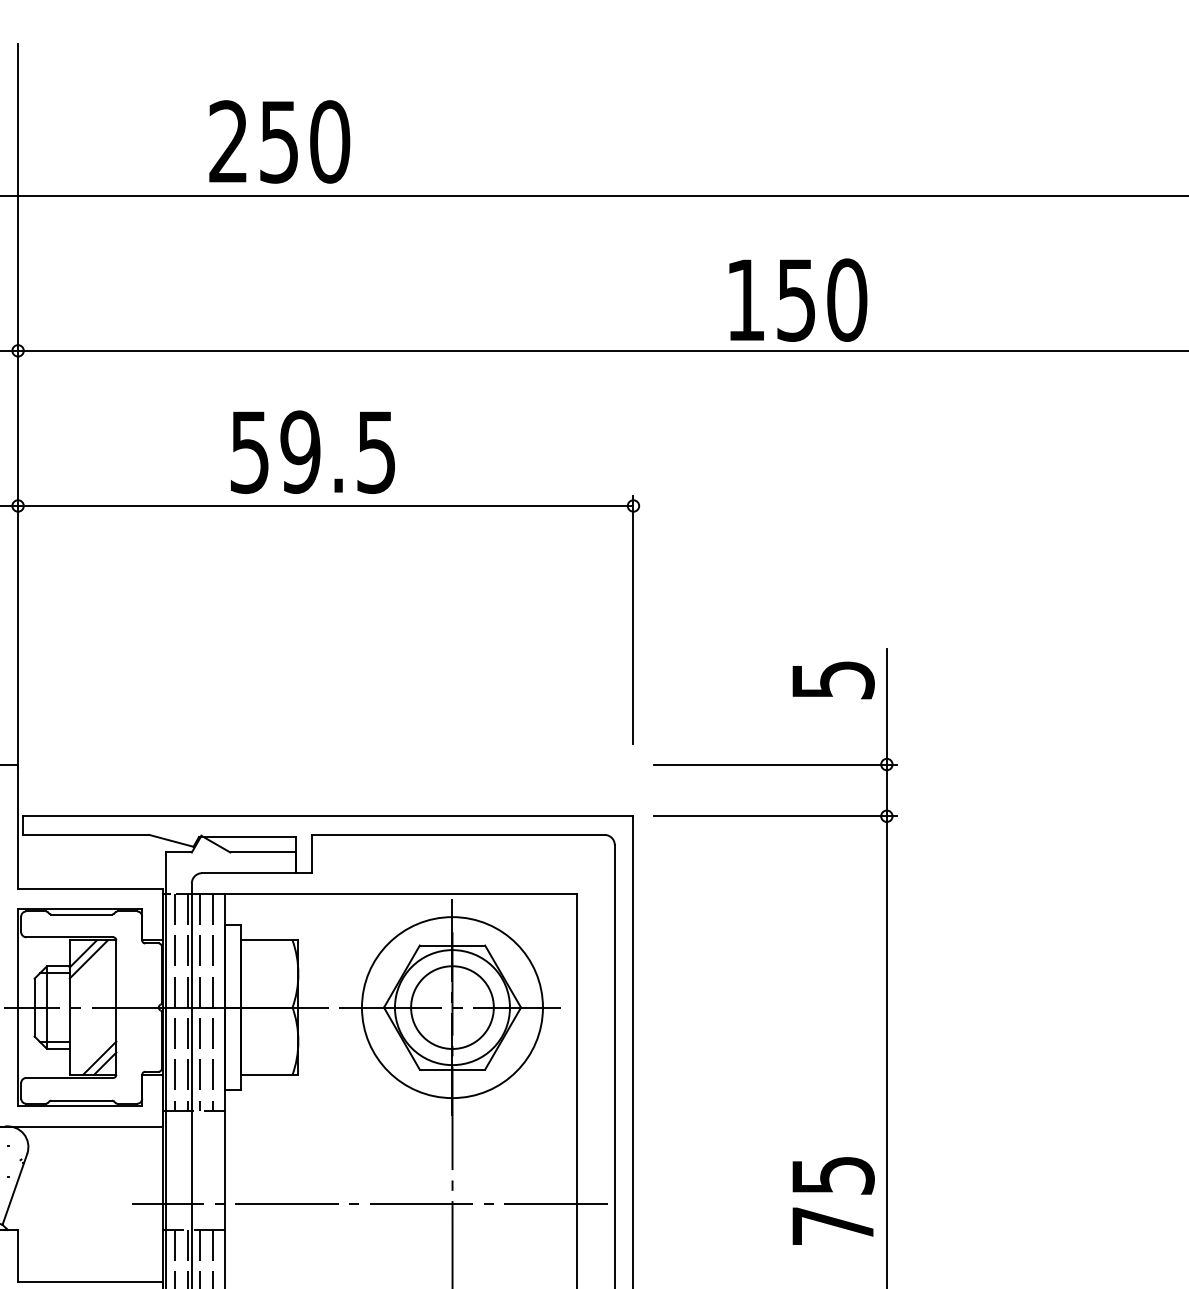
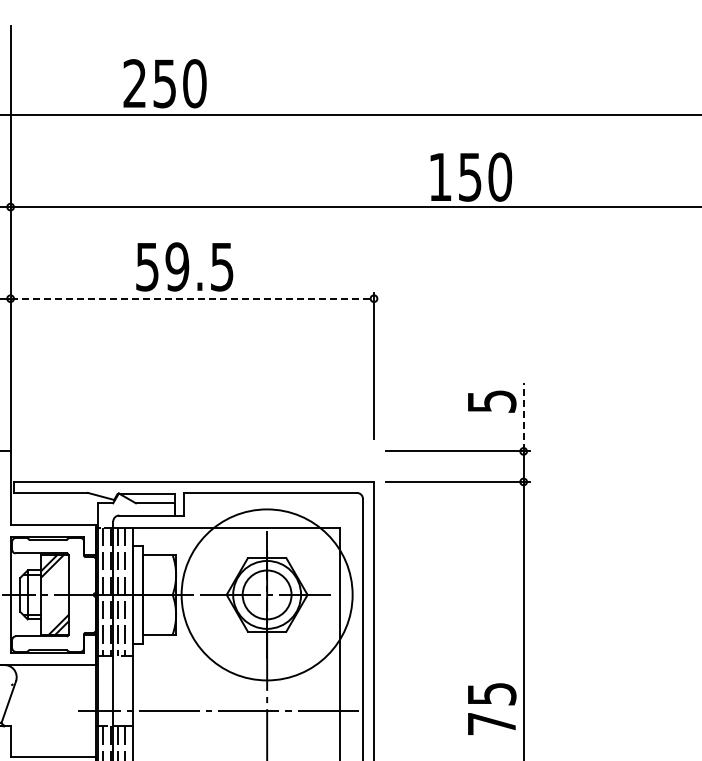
line: (326, 505) -> (192, 298), solid -> dashed
line: (886, 705) -> (523, 416), solid -> dashed
circle: (451, 1006) -> (266, 594), size x1.6

